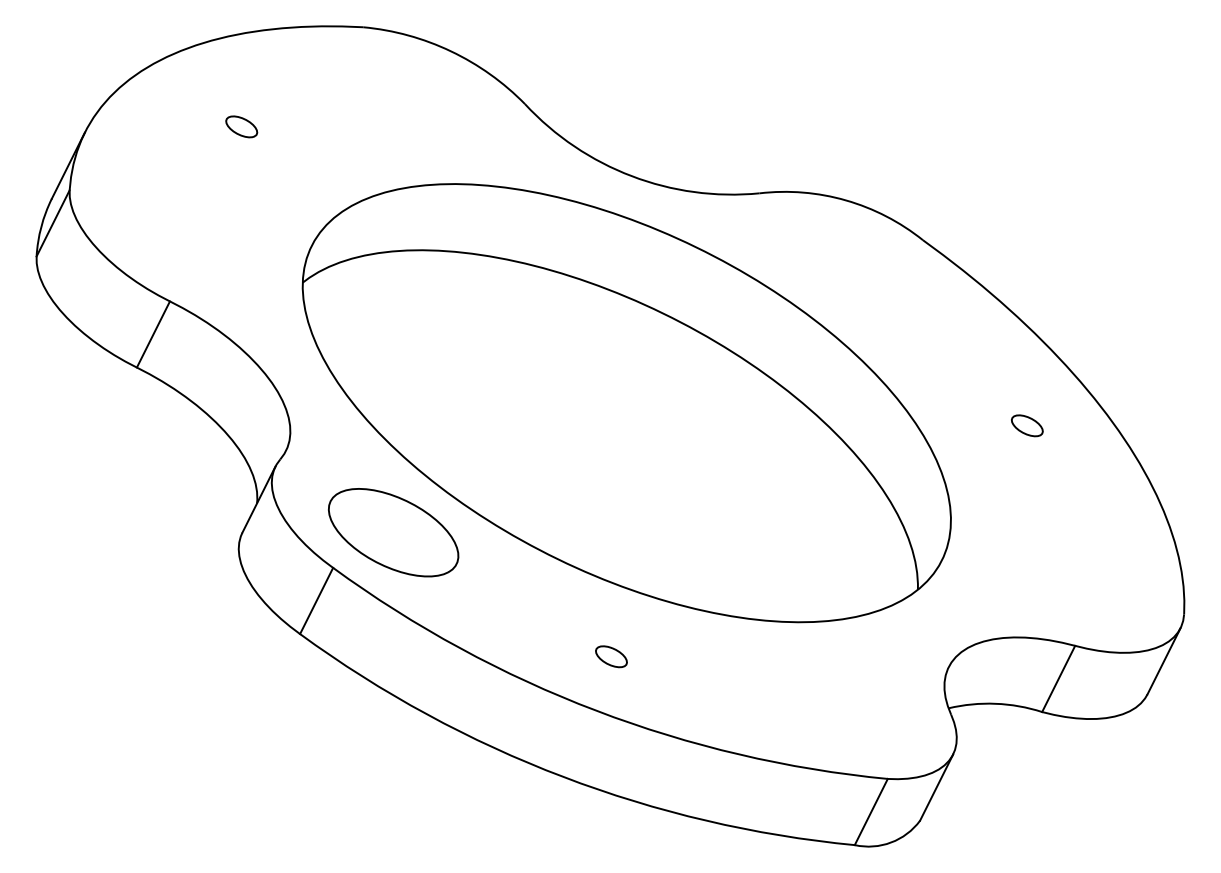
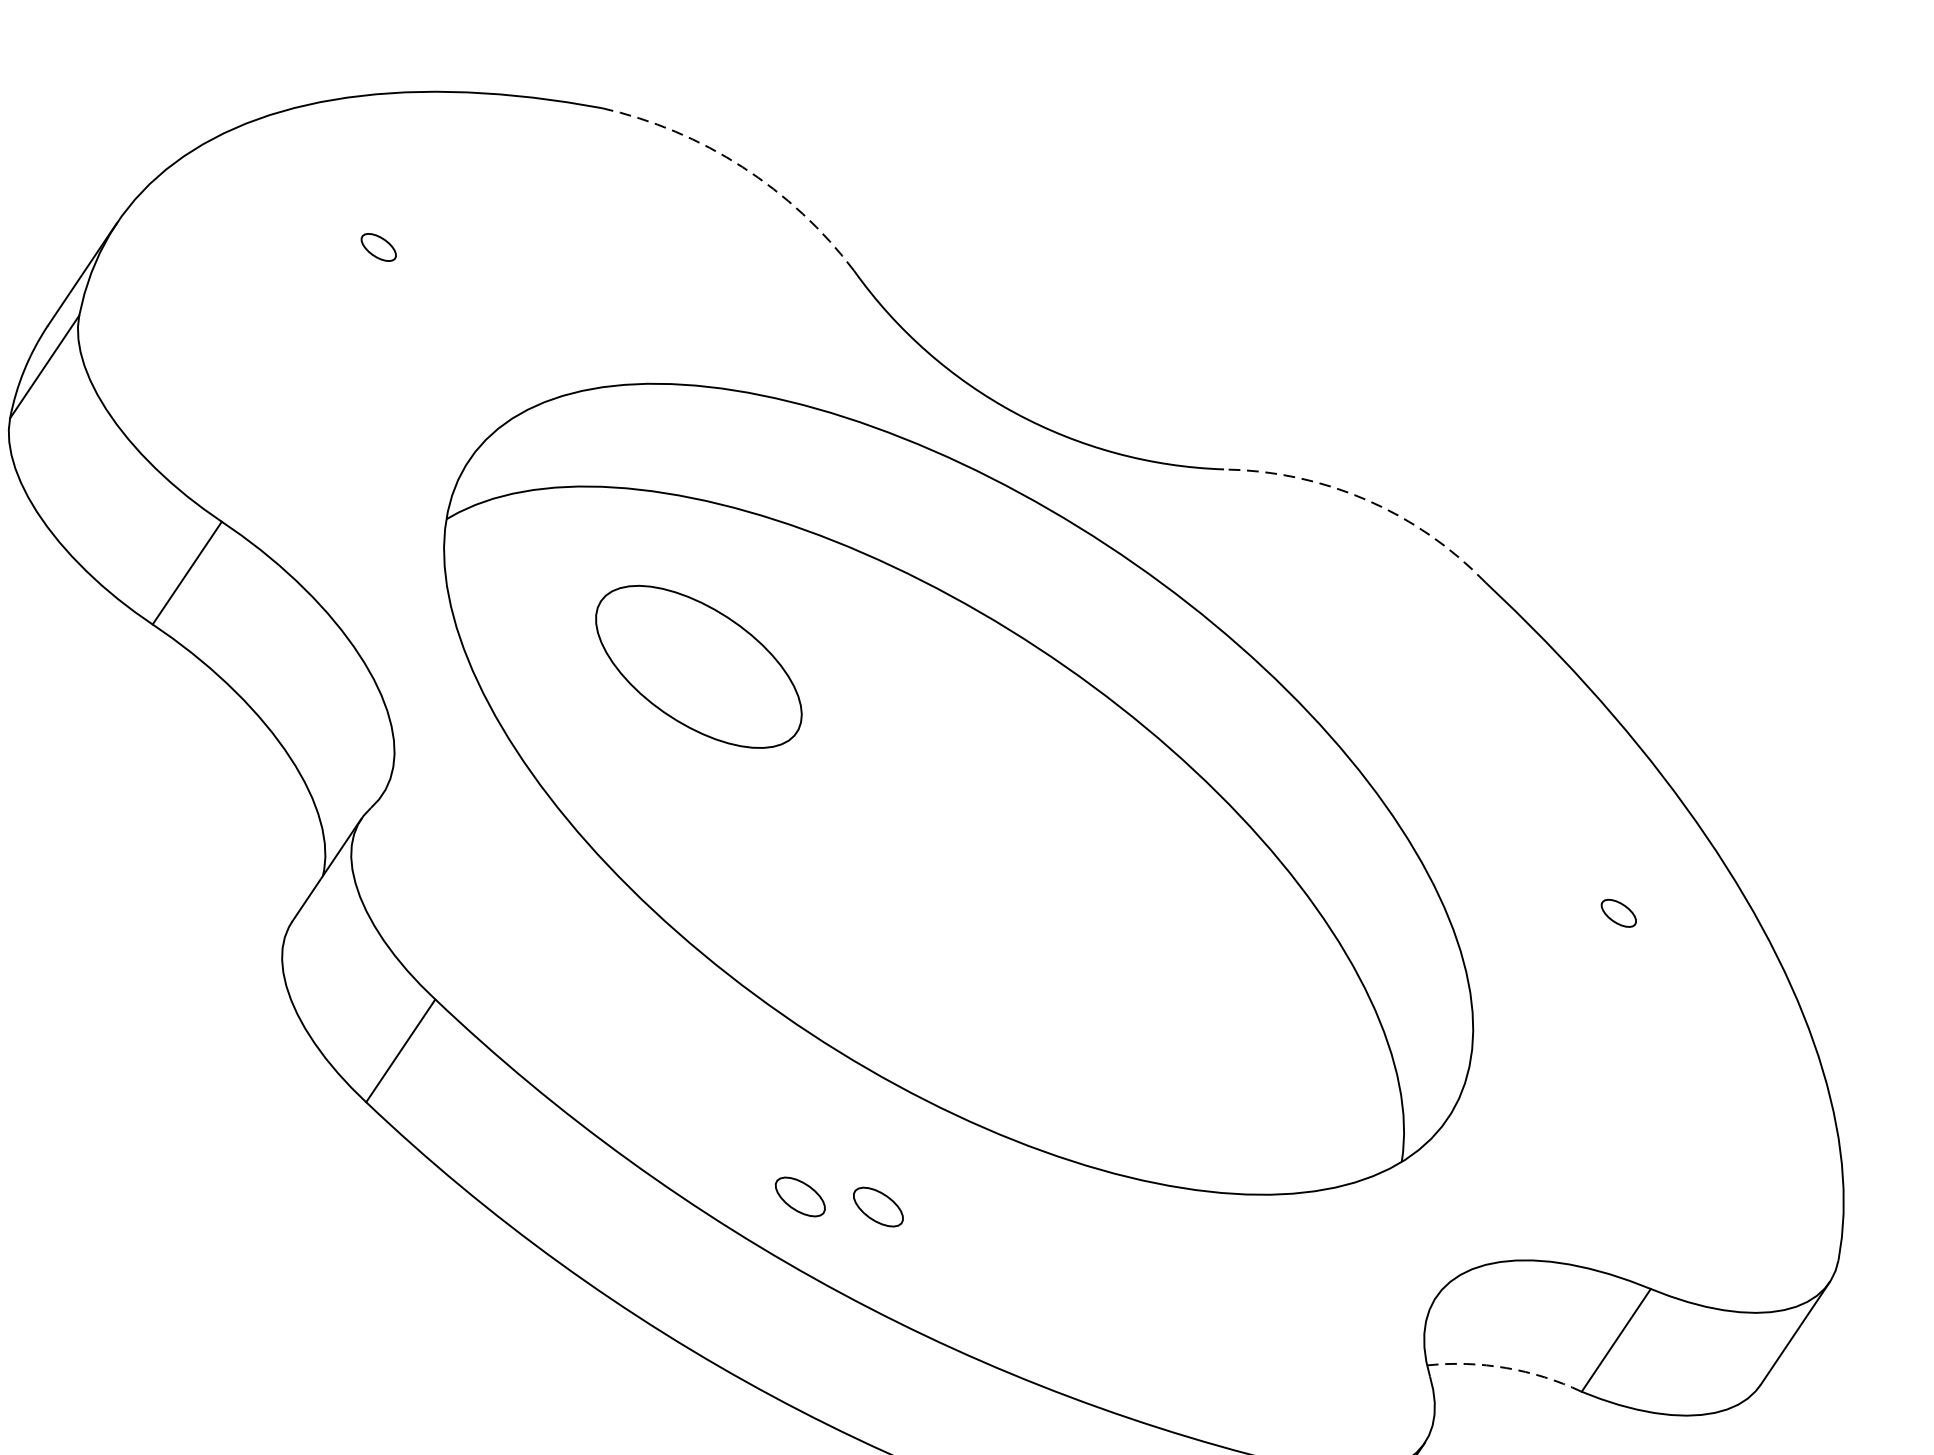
arc: (451, 51) -> (743, 167), solid -> dashed
part: (241, 126) -> (378, 246), size x0.7
arc: (845, 200) -> (1365, 499), solid -> dashed
part: (1027, 425) -> (1619, 912), size x0.7
part: (393, 532) -> (698, 666), moved
part: (564, 656) -> (800, 1196), added
arc: (995, 703) -> (1506, 1367), solid -> dashed

